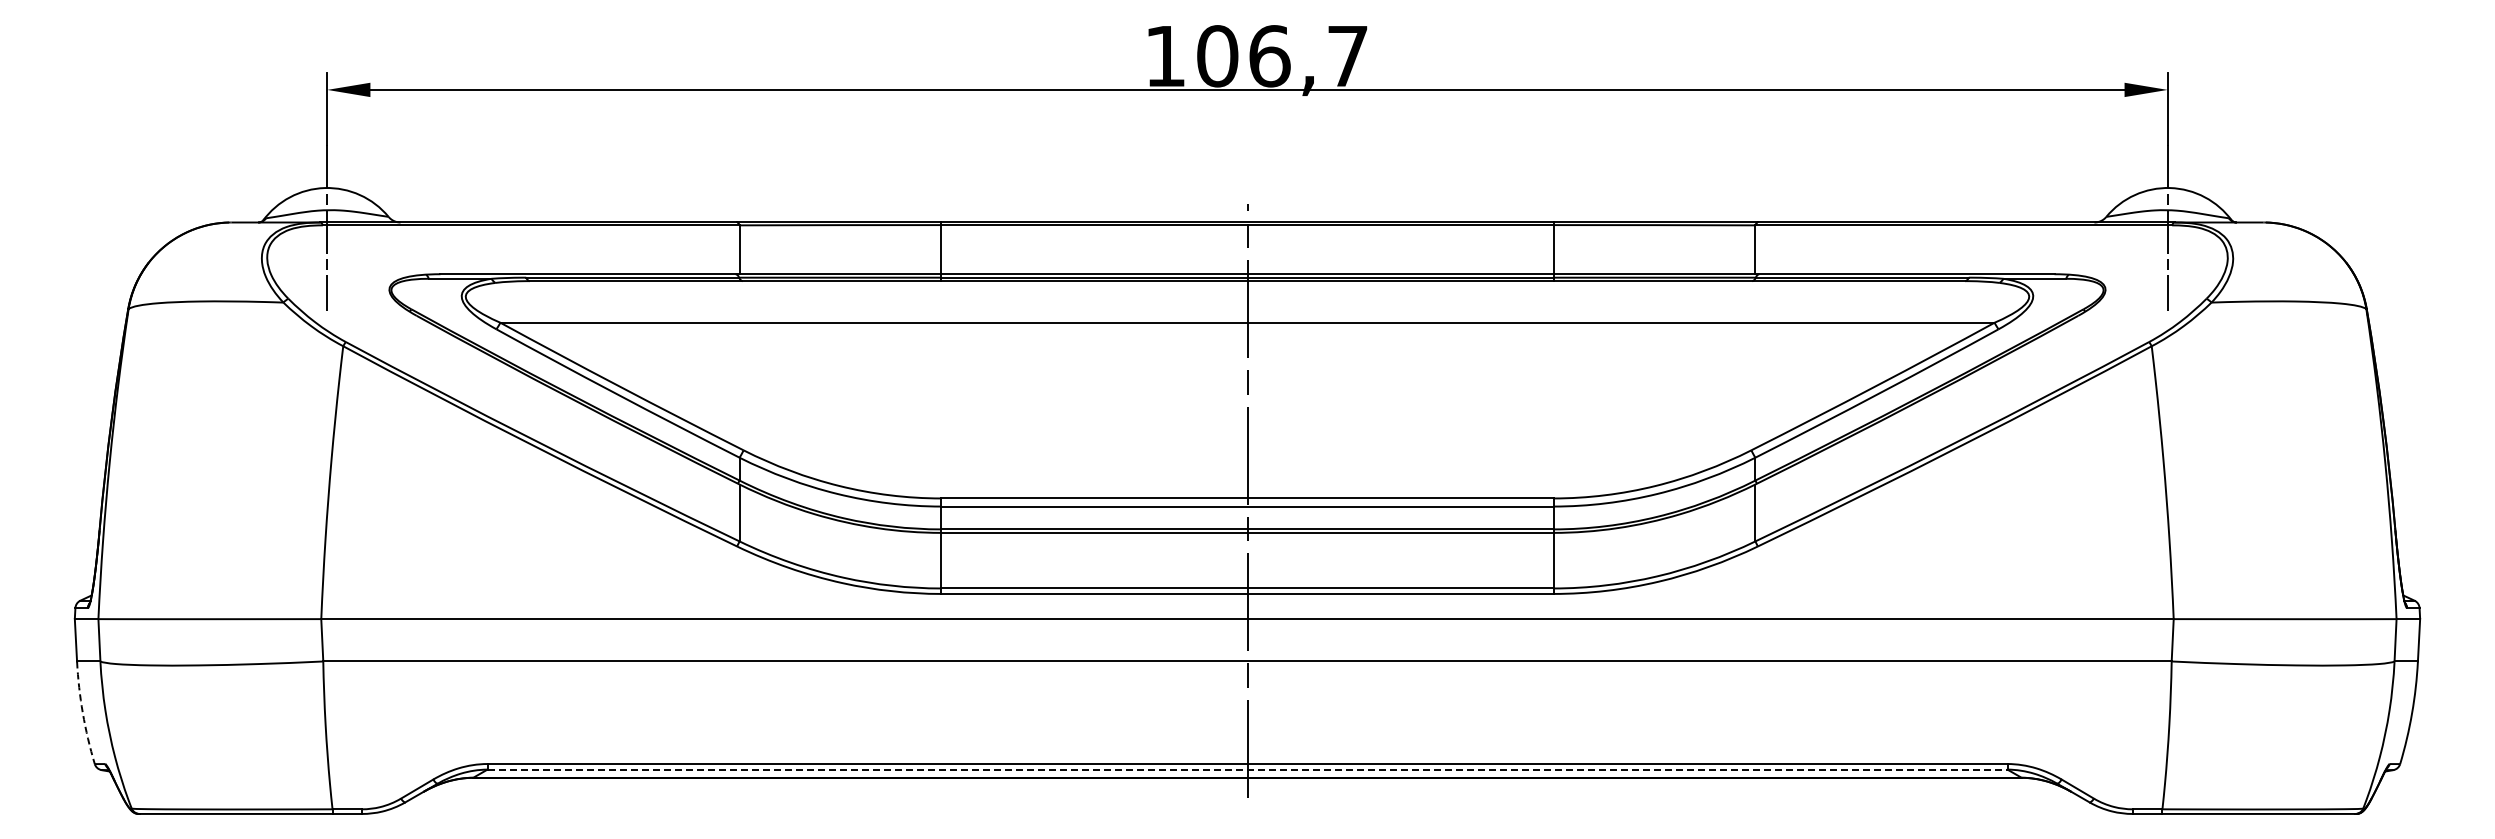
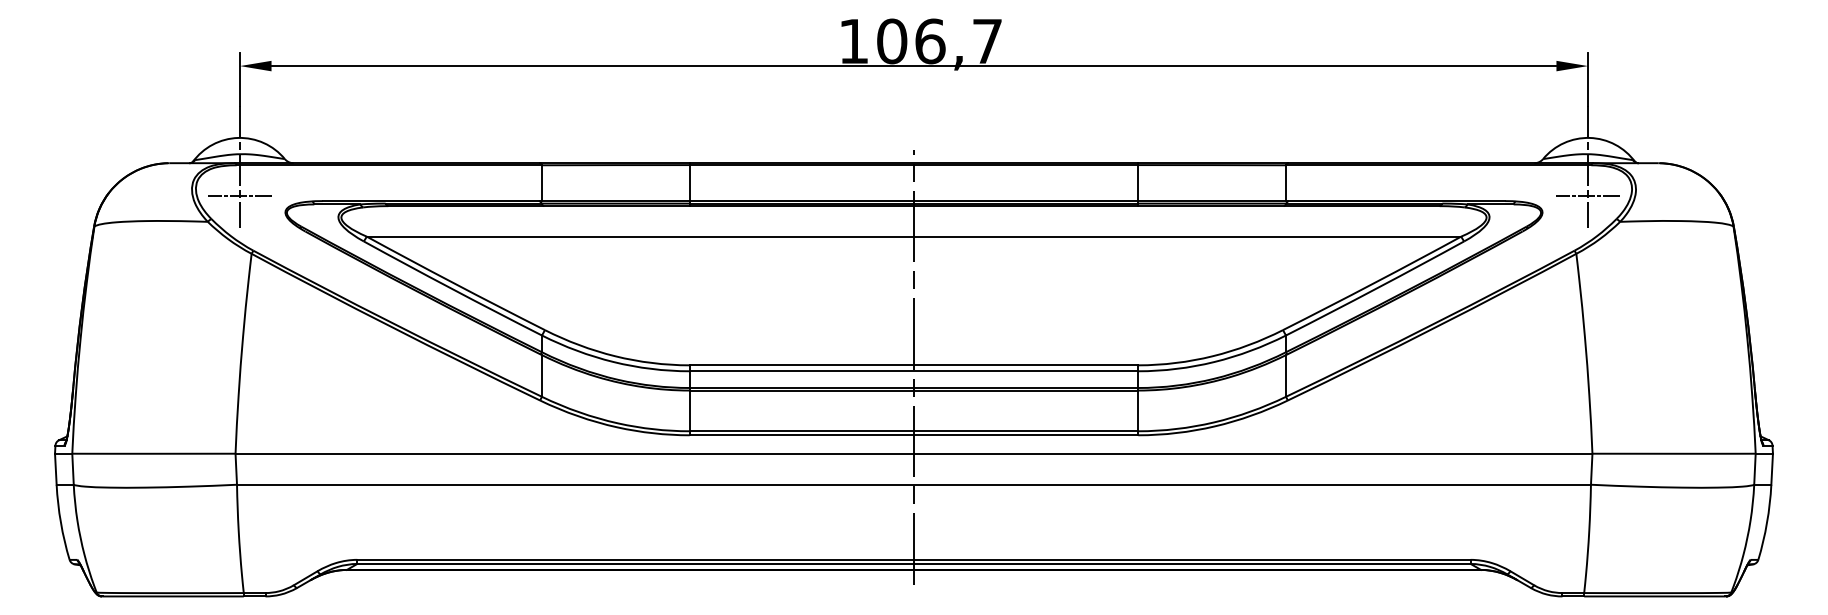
line: (327, 267) -> (240, 196), added
line: (2167, 267) -> (1587, 196), added
arc: (82, 713) -> (60, 522), dashed -> solid
line: (1247, 769) -> (914, 563), dashed -> solid

